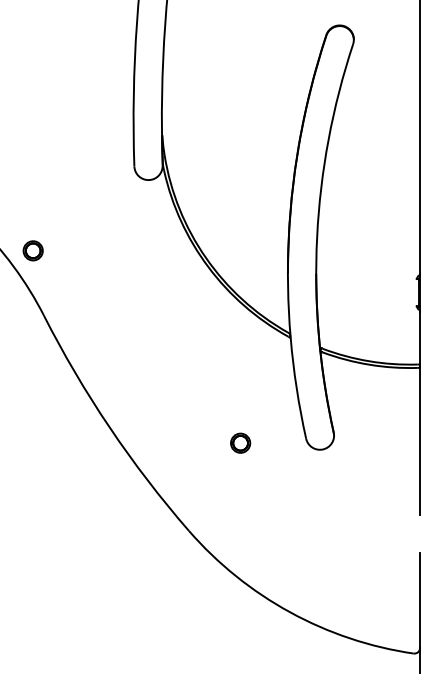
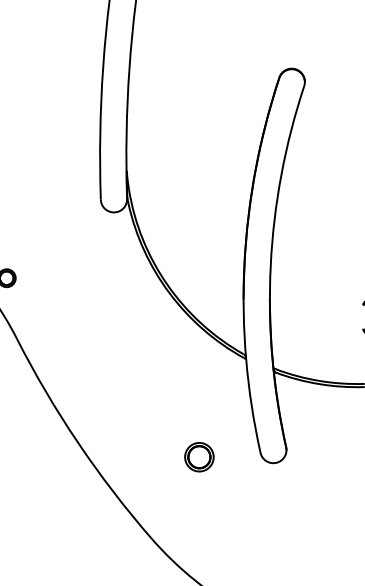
part: (240, 442) -> (199, 456), size x1.6

